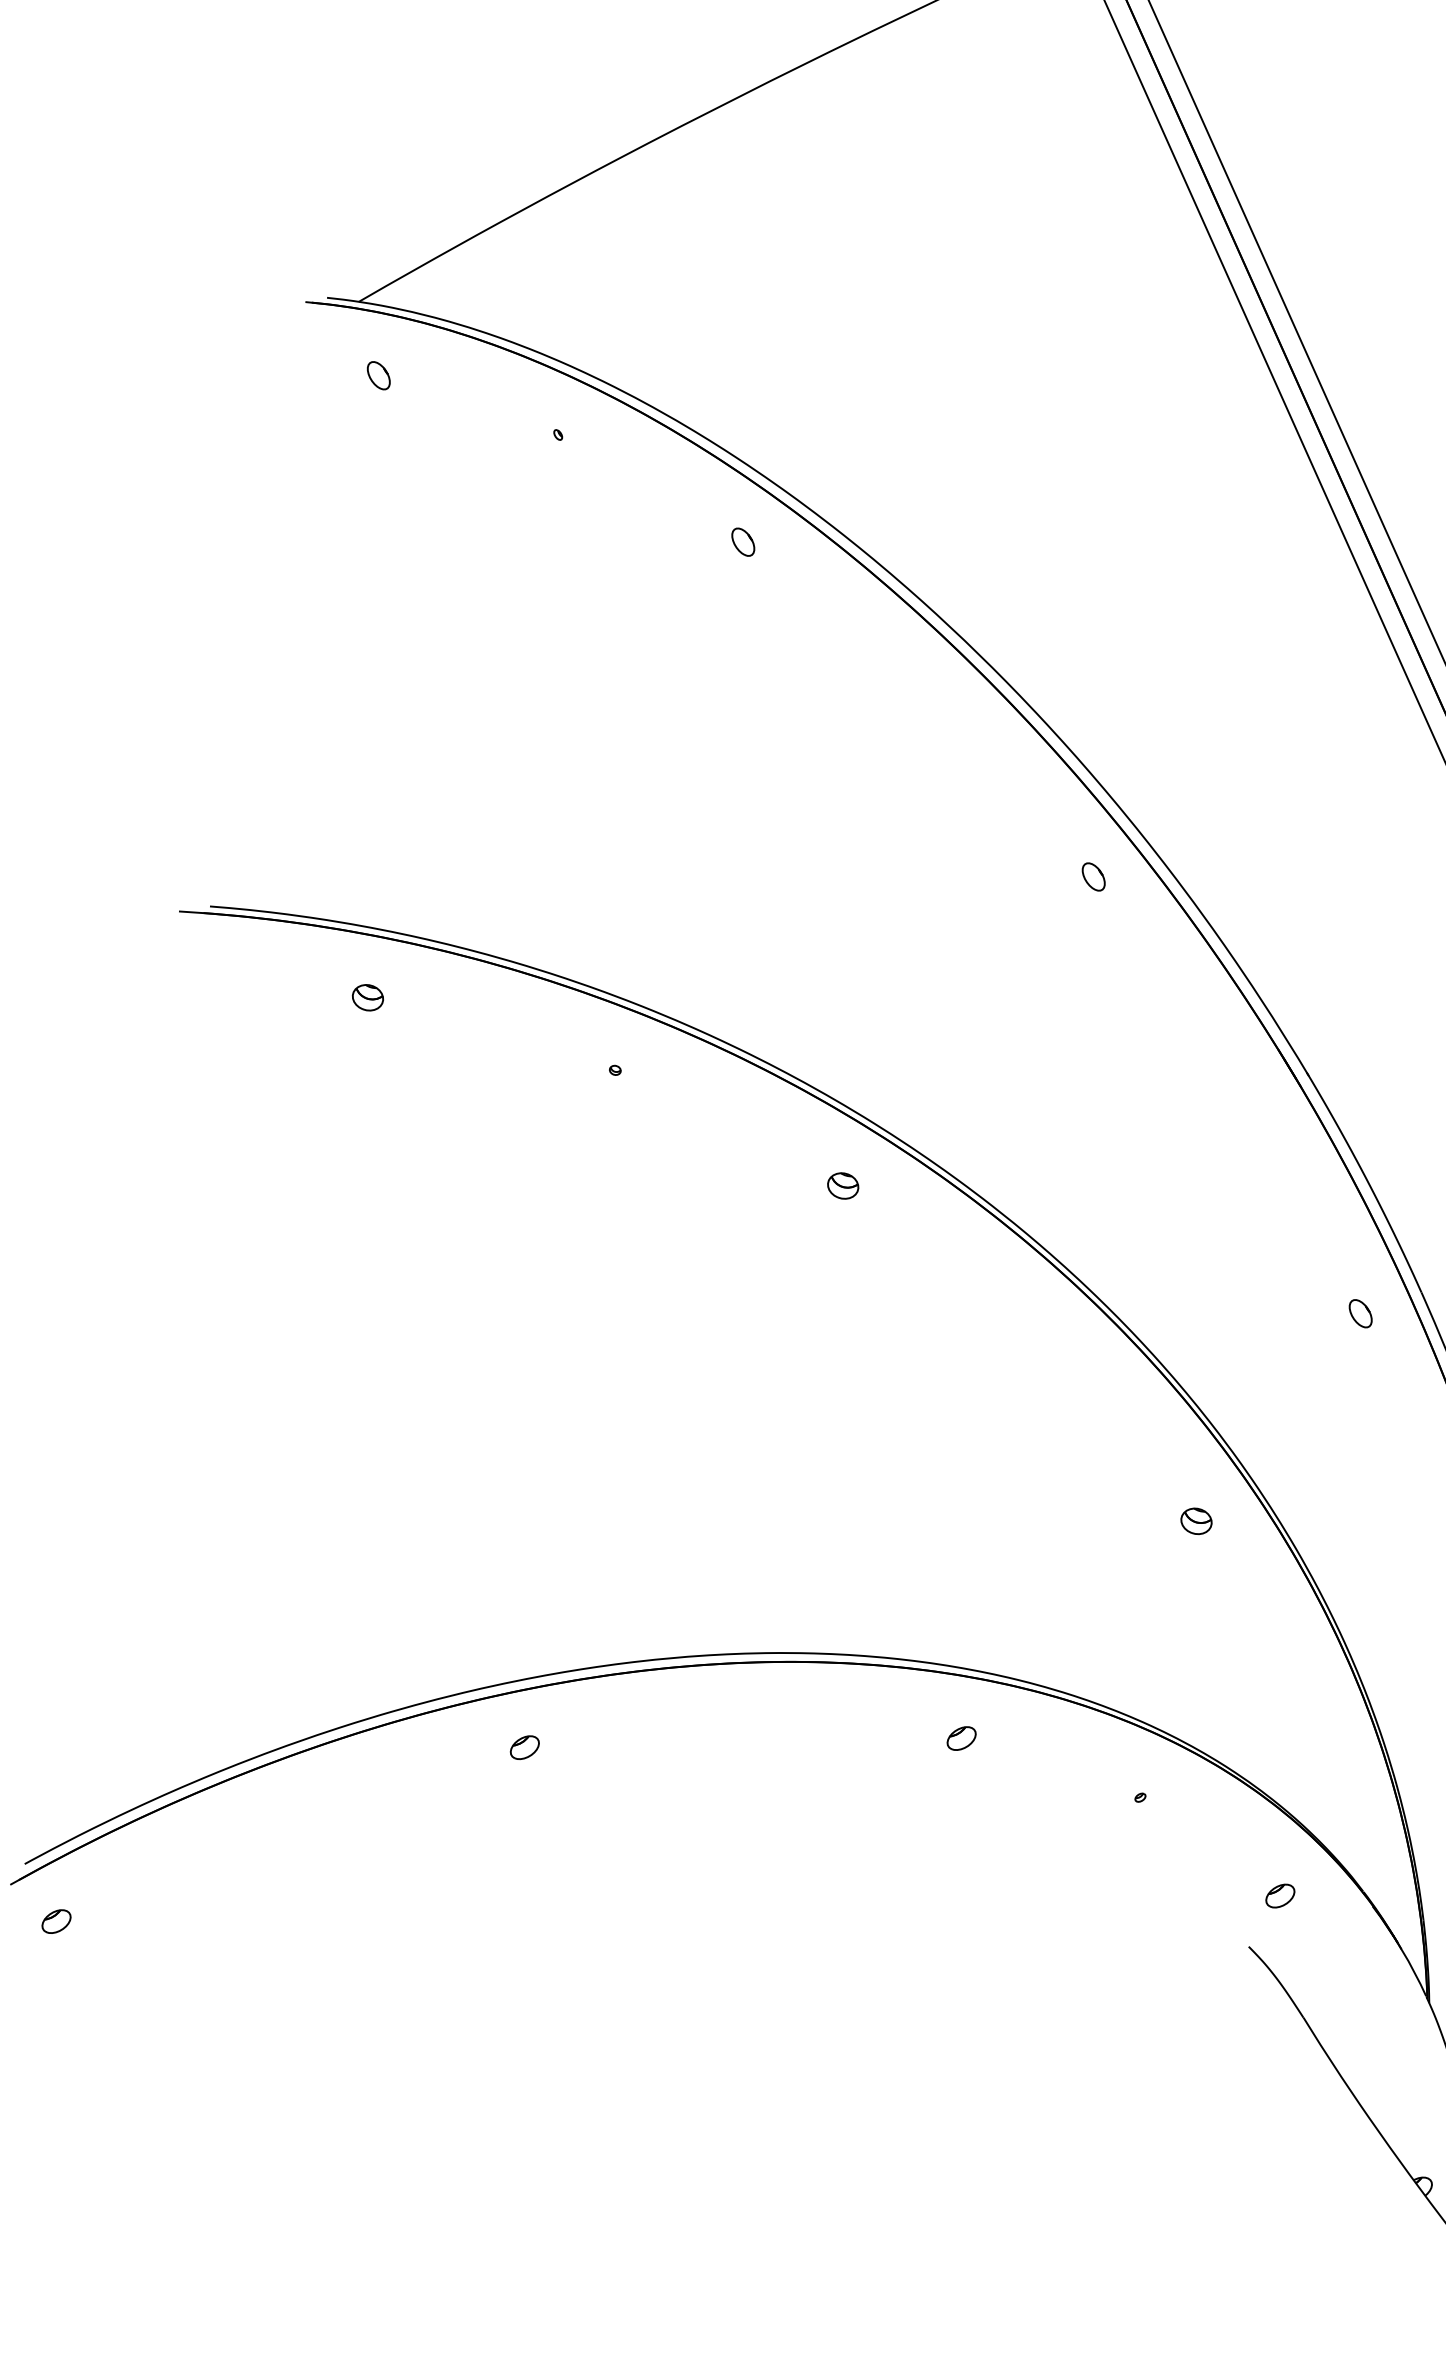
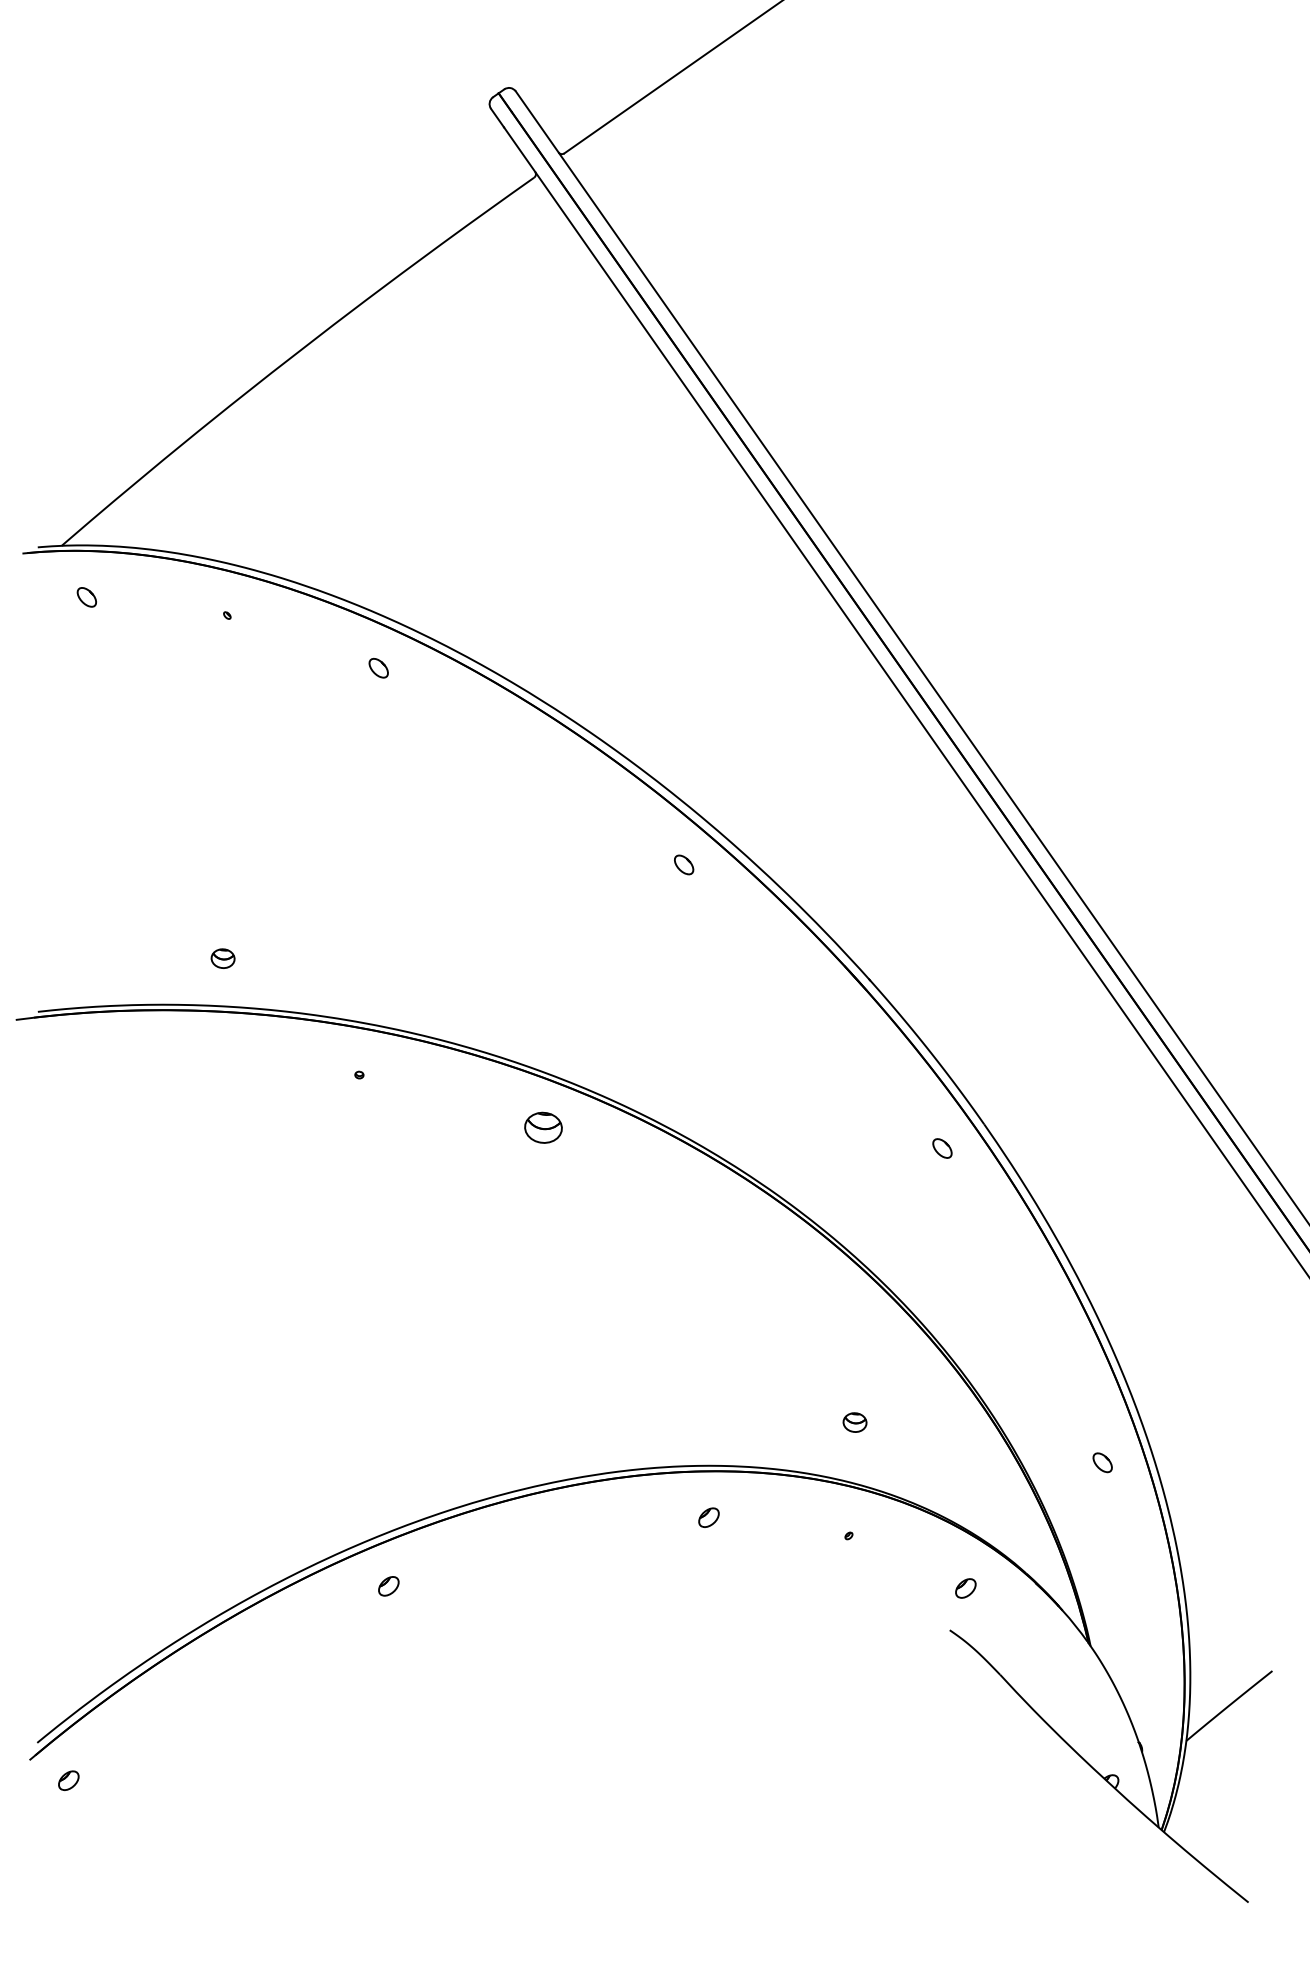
part: (367, 997) -> (222, 958), moved
part: (843, 1185) -> (543, 1127), size x1.6
part: (1195, 1521) -> (854, 1422), moved

